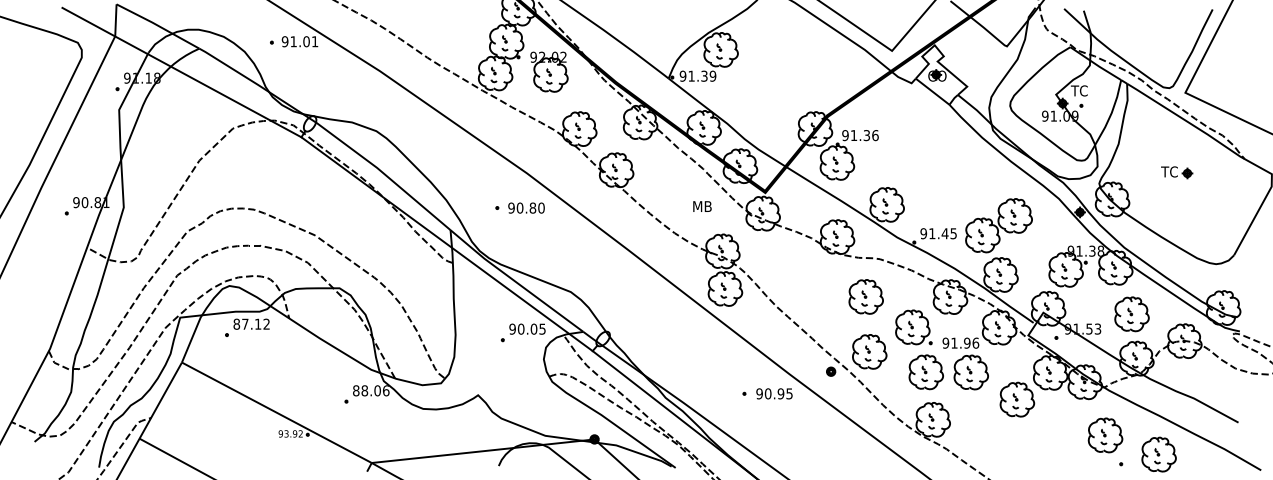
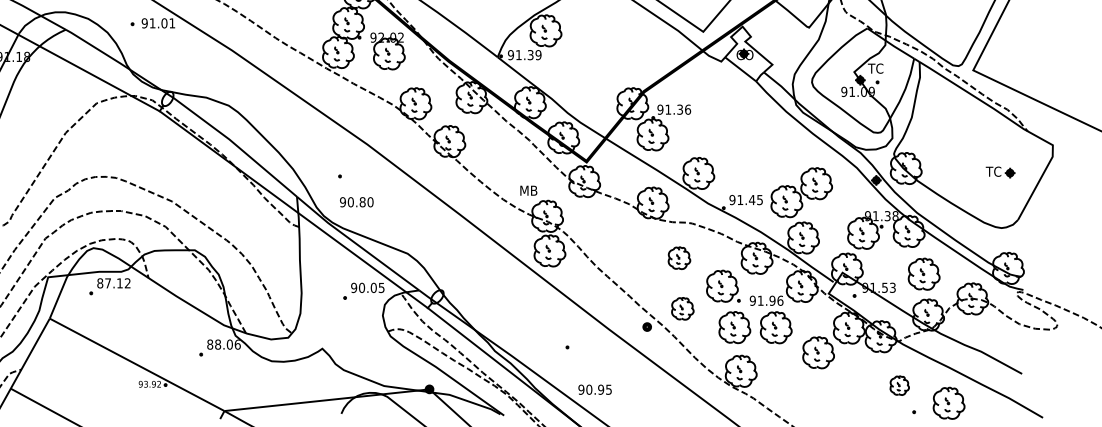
part: (1177, 172) -> (1000, 172), moved
text: (702, 206) -> (528, 190), moved
text: (526, 207) -> (356, 201), moved
part: (865, 296) -> (678, 257), size x0.7
part: (869, 351) -> (682, 308), size x0.7
text: (774, 393) -> (595, 389), moved
part: (1105, 435) -> (899, 385), size x0.6

